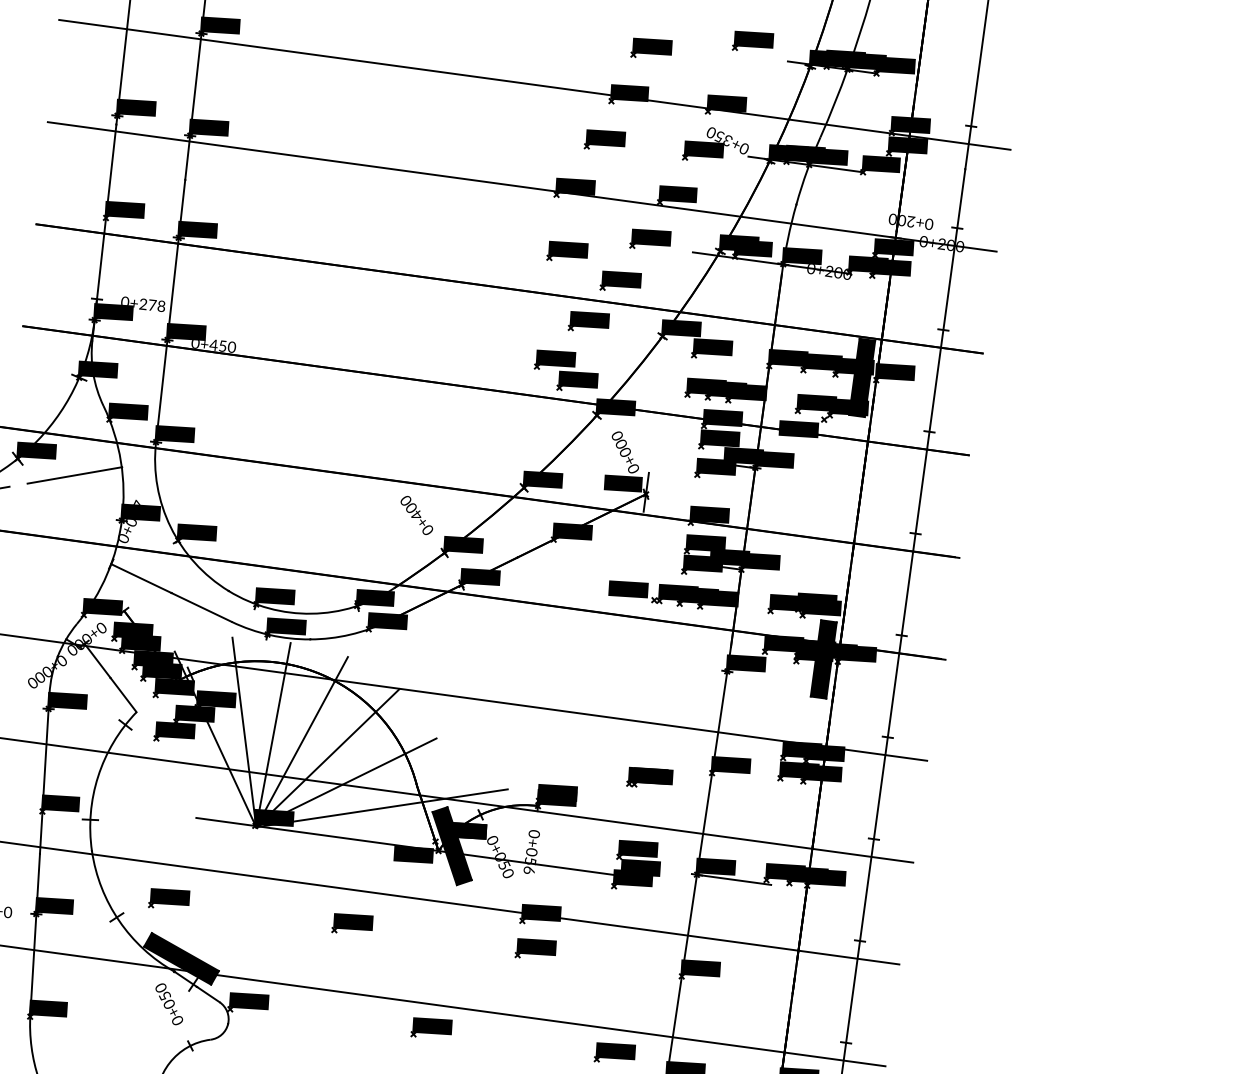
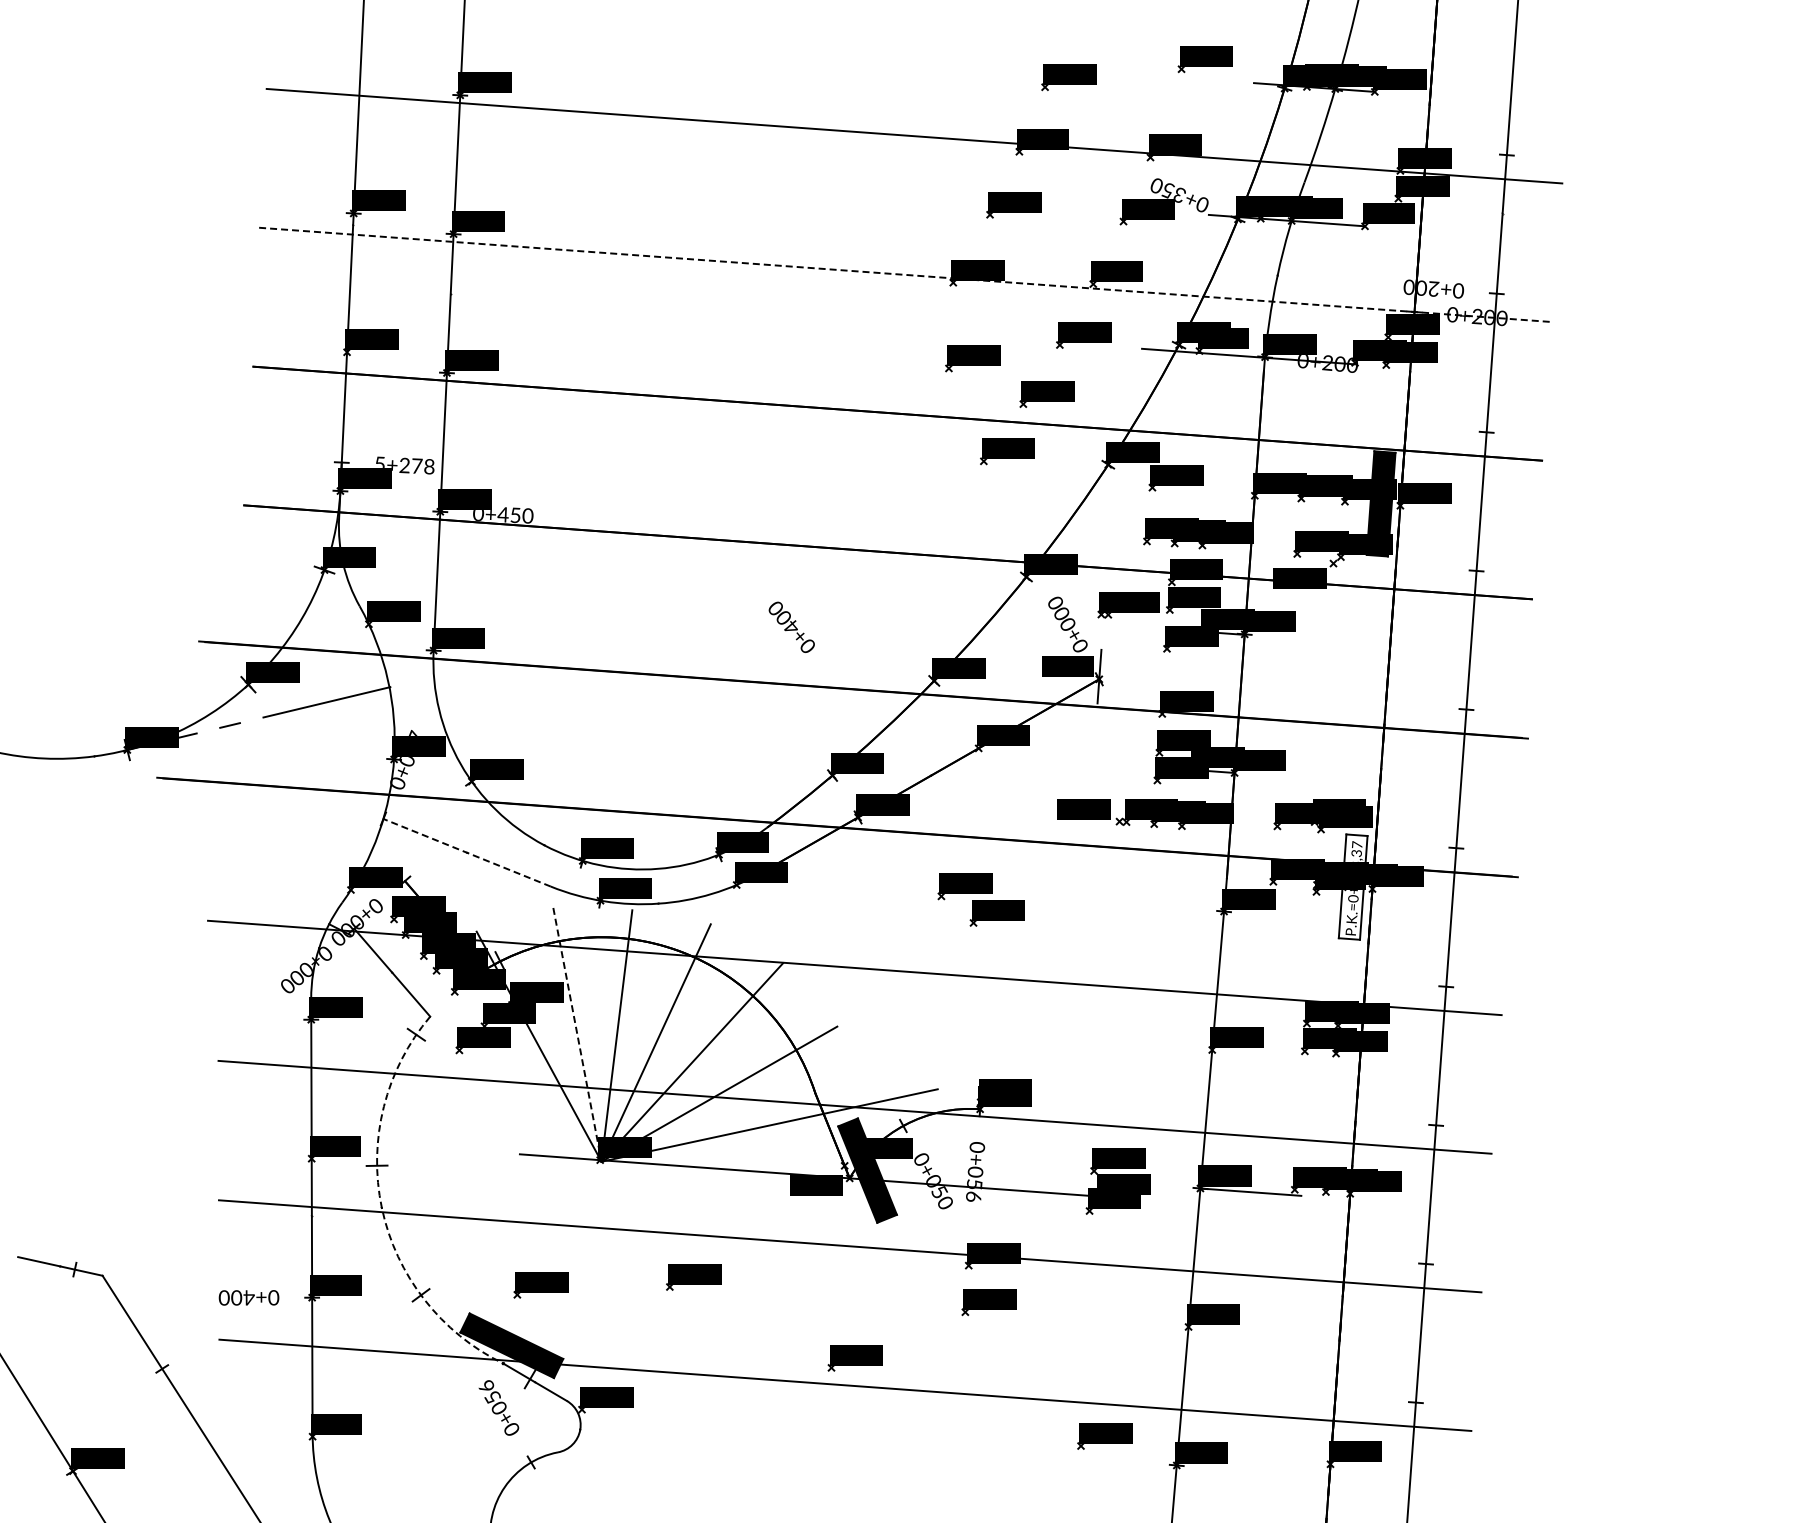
line: (523, 187) -> (907, 275), solid -> dashed
text: (124, 300) -> (379, 461), 0+278 -> 5+278
part: (565, 370) -> (980, 899), moved
text: (416, 514) -> (791, 626), moved
line: (170, 592) -> (466, 852), solid -> dashed
fill: (823, 658) -> (1352, 886), removed
line: (244, 732) -> (577, 1035), solid -> dashed
part: (649, 778) -> (1128, 605), moved
arc: (91, 851) -> (381, 1208), solid -> dashed
part: (168, 899) -> (540, 1285), moved
part: (352, 924) -> (693, 1277), moved
text: (160, 987) -> (485, 1386), 0+050 -> 0+056
part: (431, 1028) -> (854, 1358), moved

